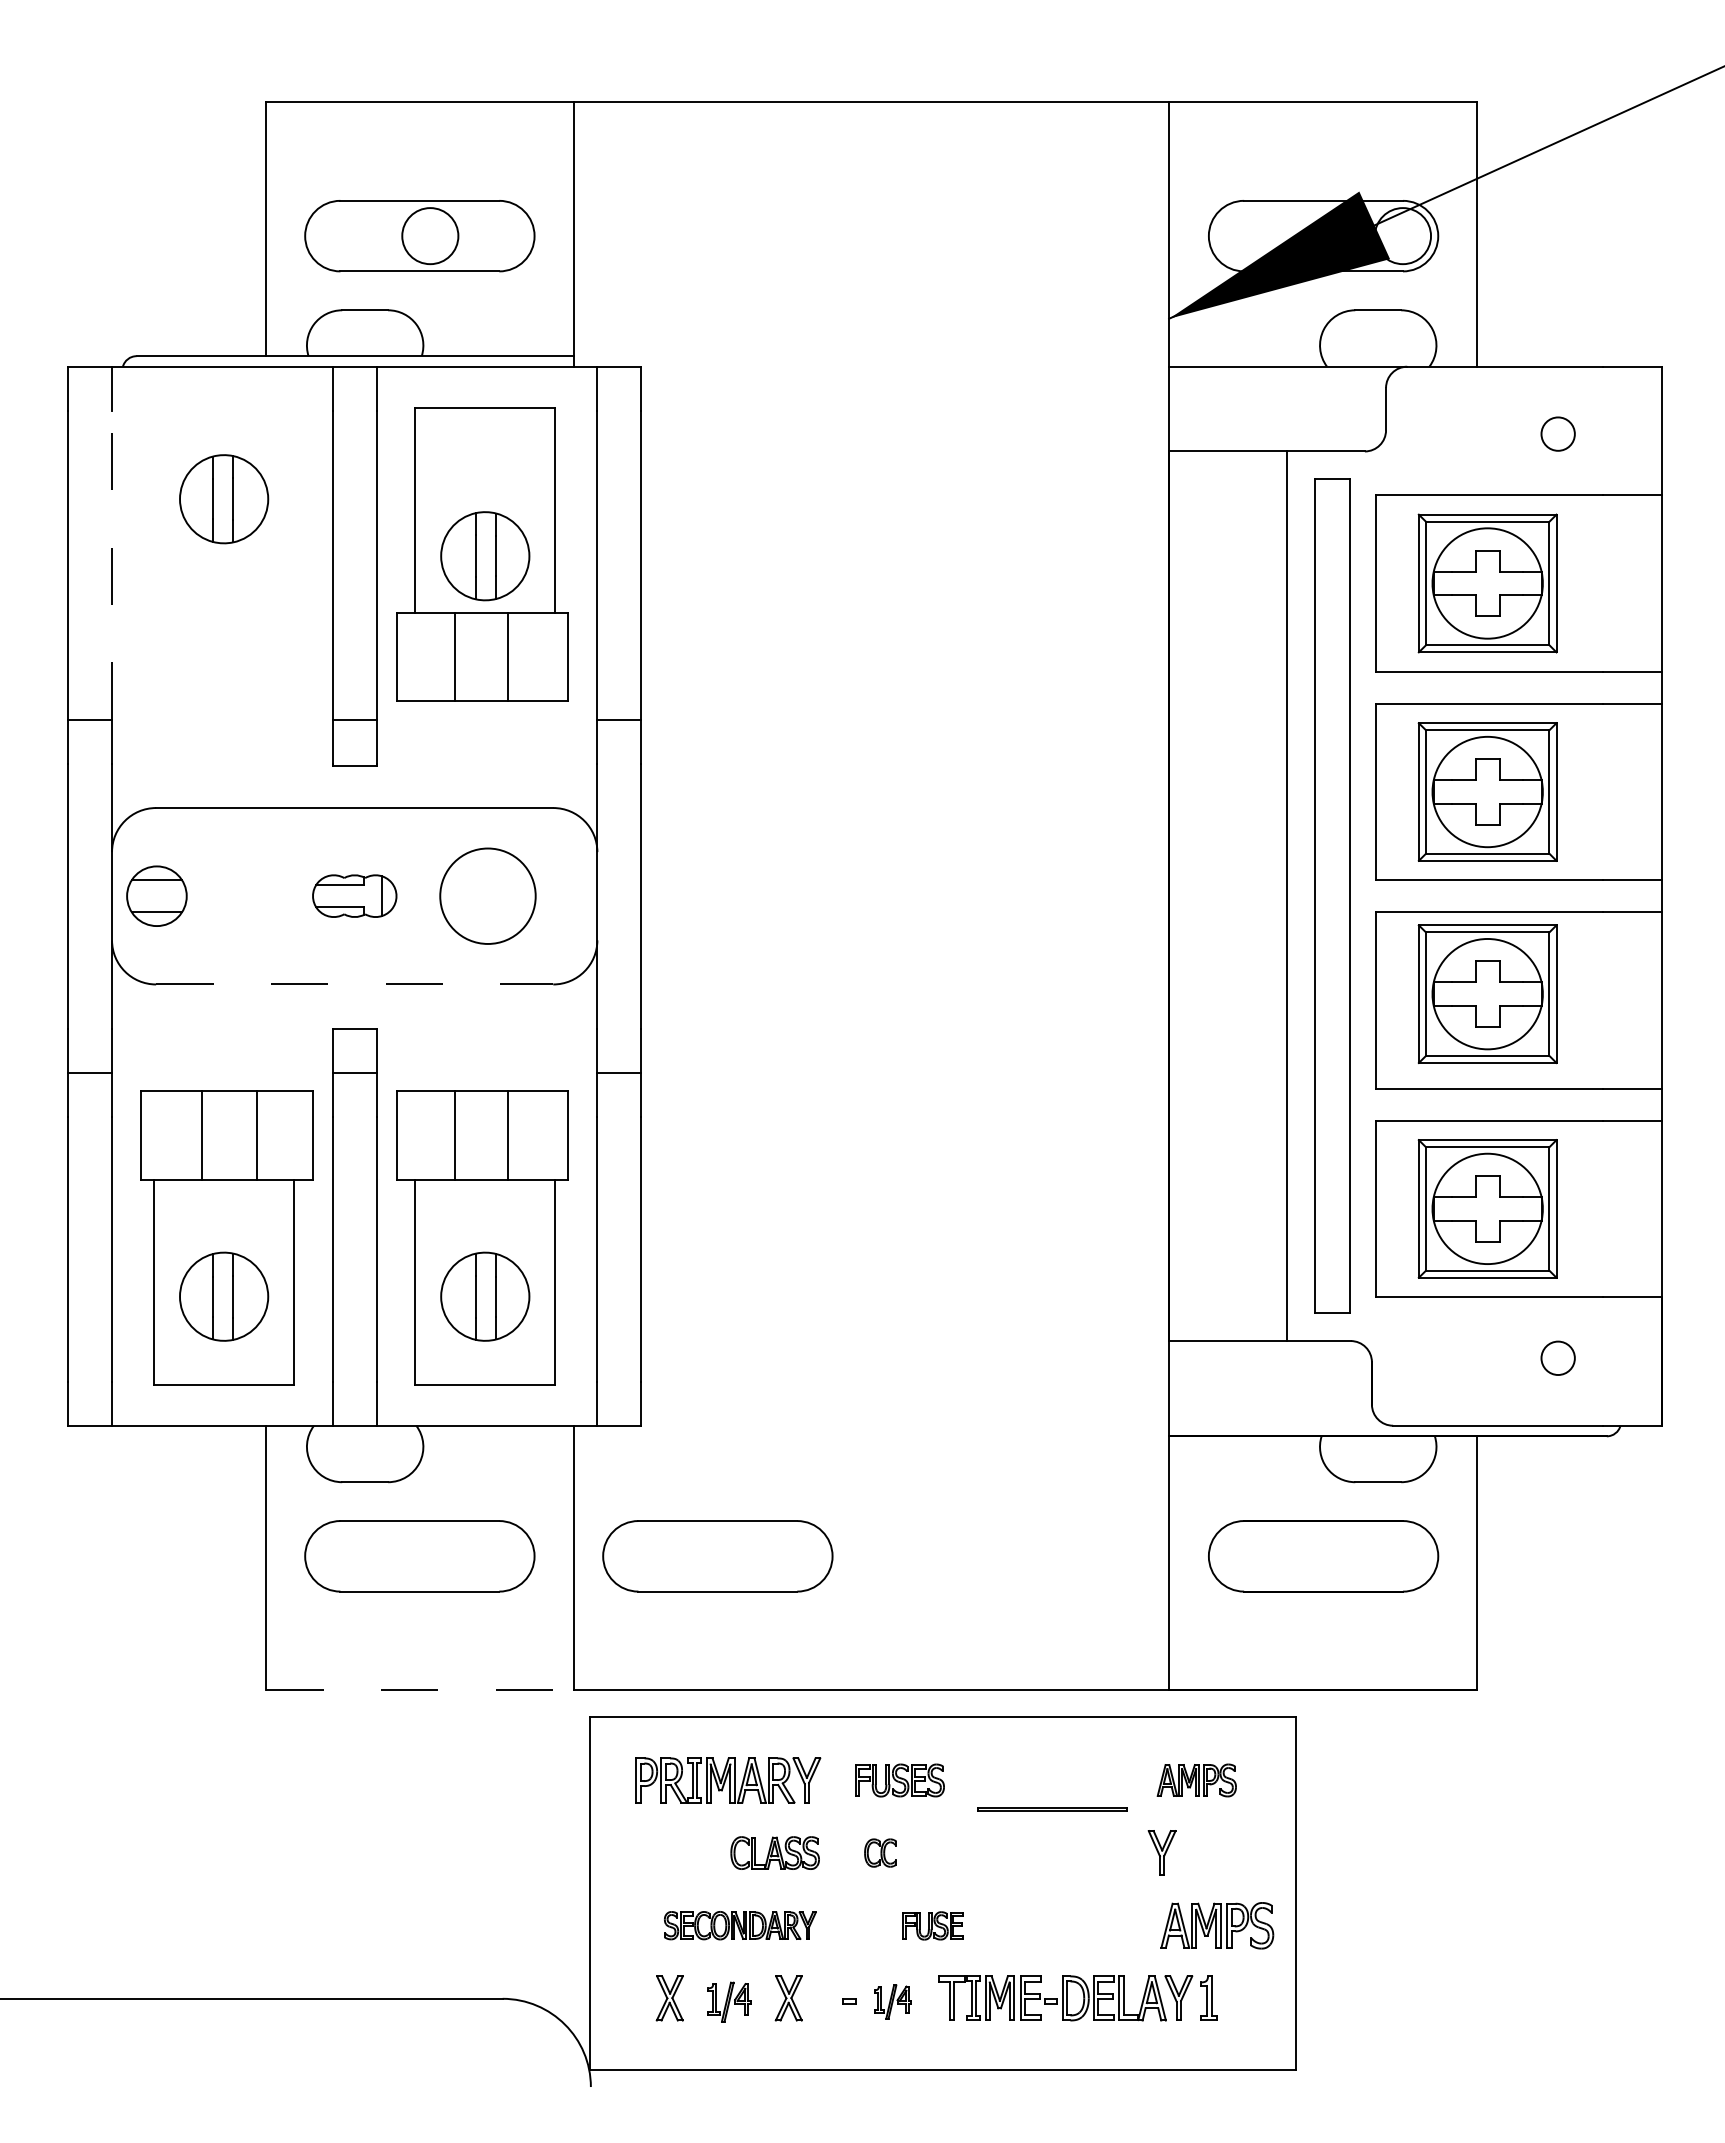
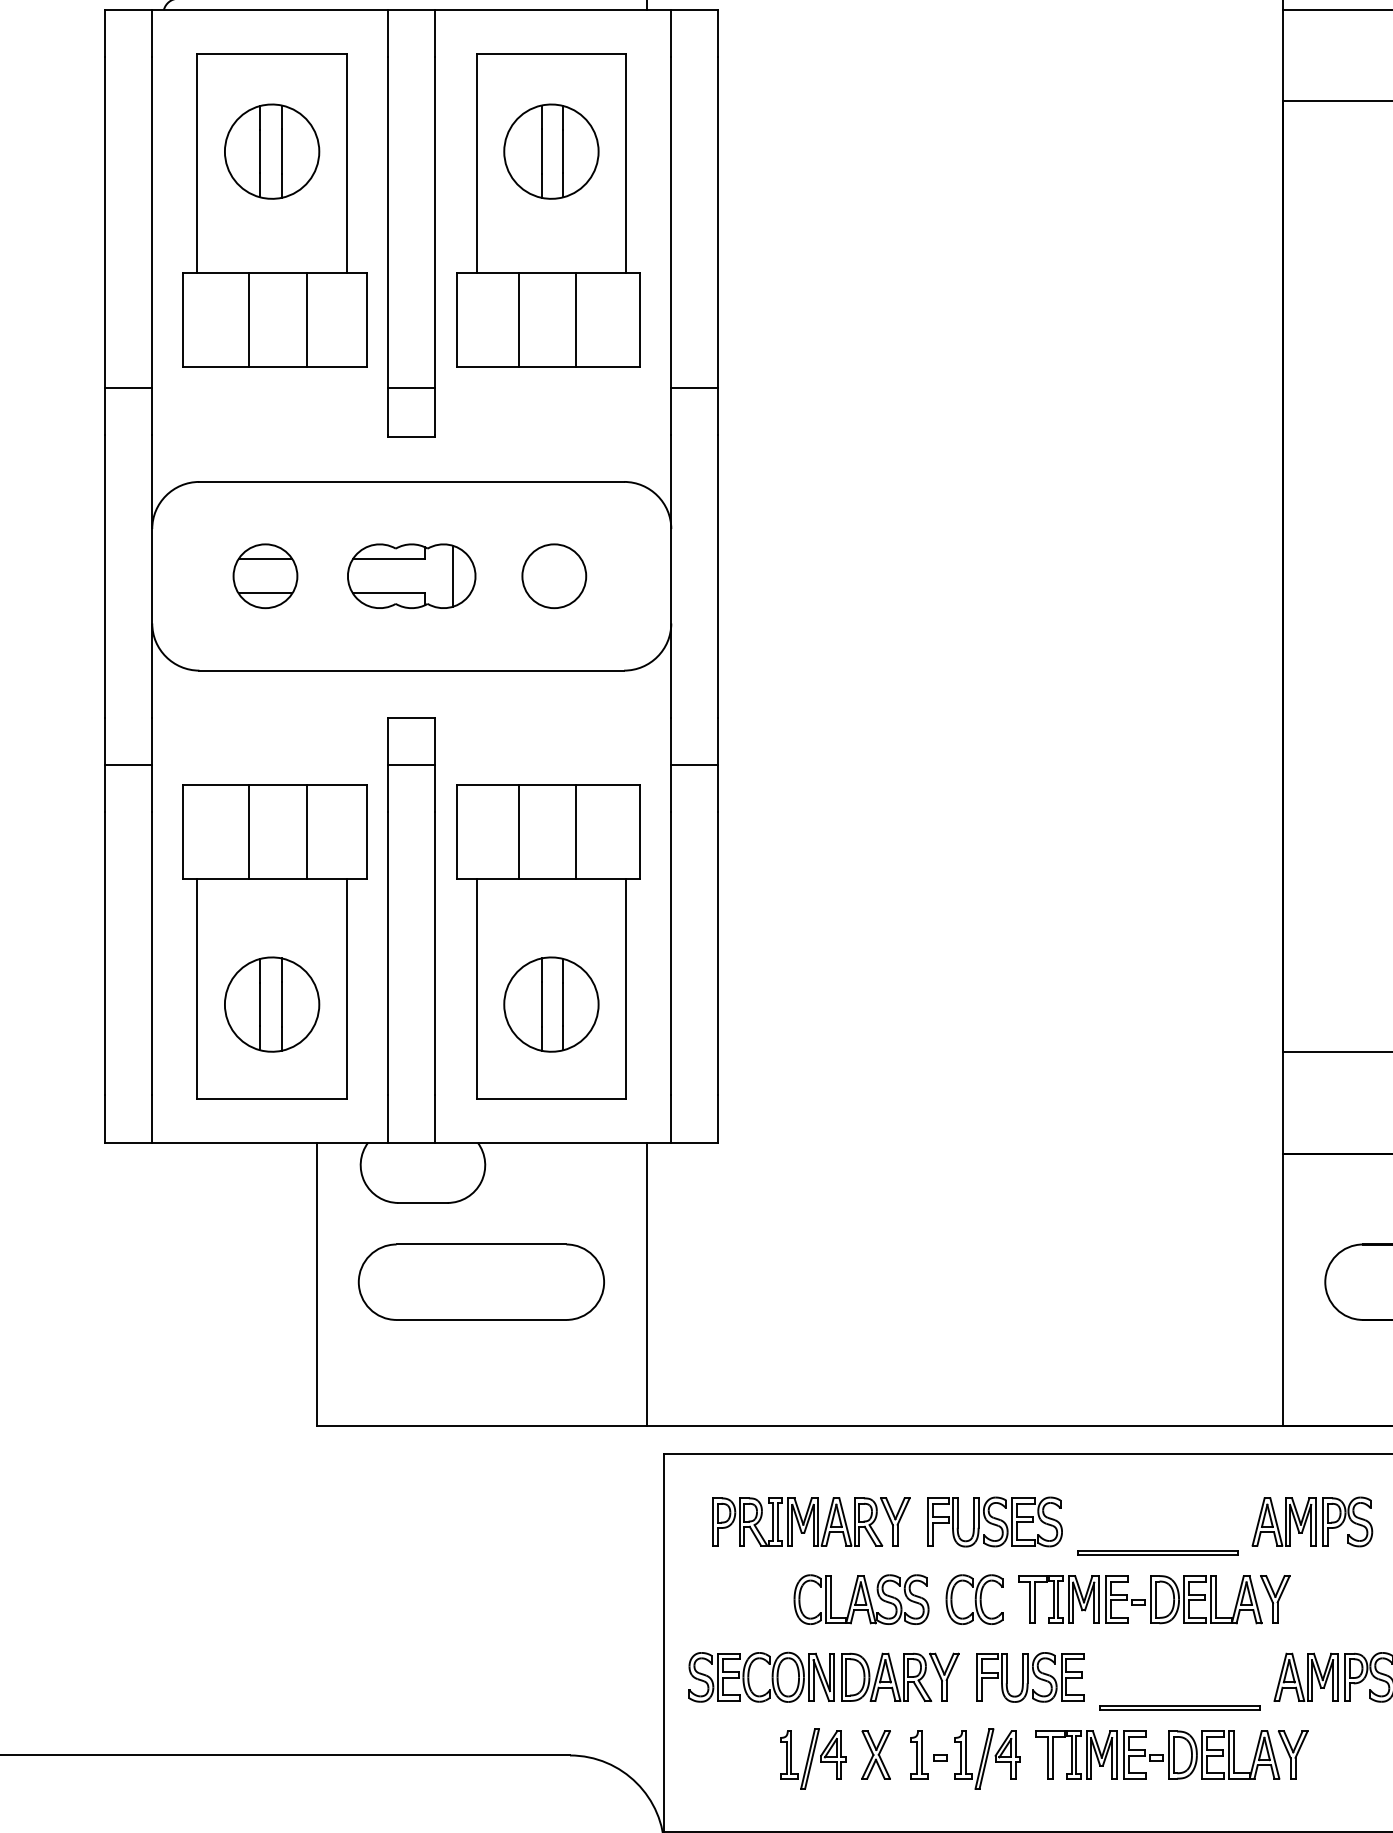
part: (226, 554) -> (274, 210), added
part: (485, 556) -> (551, 151), moved
line: (112, 564) -> (152, 221), dashed -> solid
part: (156, 895) -> (265, 575), moved
part: (354, 895) -> (411, 575), size x1.43
circle: (487, 896) -> (553, 576), size x0.62
line: (354, 984) -> (411, 670), dashed -> solid
part: (717, 1556) -> (799, 1282), removed
line: (420, 1690) -> (482, 1425), dashed -> solid
part: (900, 1780) -> (995, 1521), size x1.43
part: (1196, 1780) -> (1312, 1521), size x1.43
part: (774, 1852) -> (860, 1598), size x1.43
part: (880, 1852) -> (974, 1598), size x1.67
part: (1035, 1853) -> (1139, 1600), added
part: (740, 1925) -> (824, 1677), size x1.67
part: (932, 1925) -> (1029, 1677), size x1.67
part: (1072, 1954) -> (1179, 1708), added
part: (1208, 1997) -> (918, 1754), moved
part: (669, 1998) -> (748, 1755), removed
part: (729, 2001) -> (812, 1758), size x1.43
part: (892, 2001) -> (986, 1758), size x1.67

